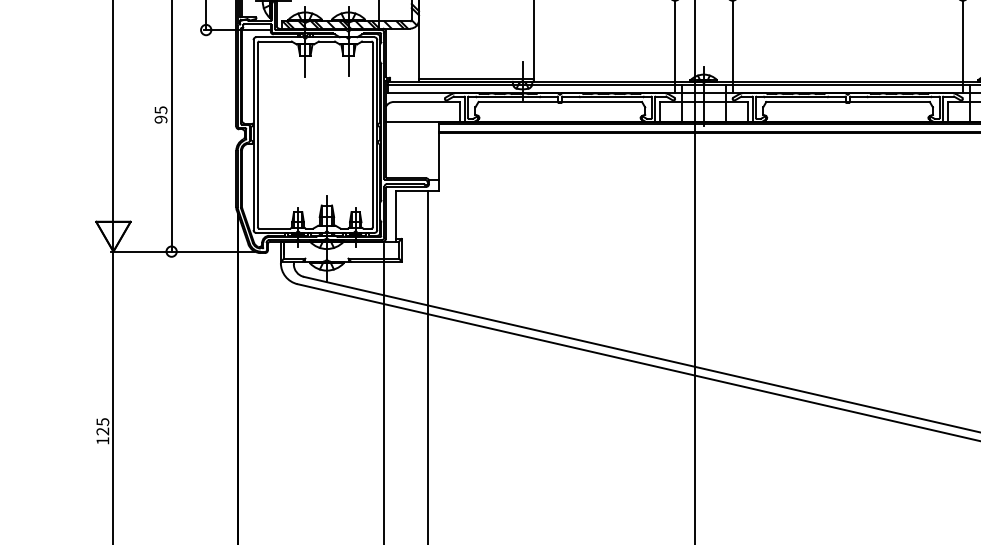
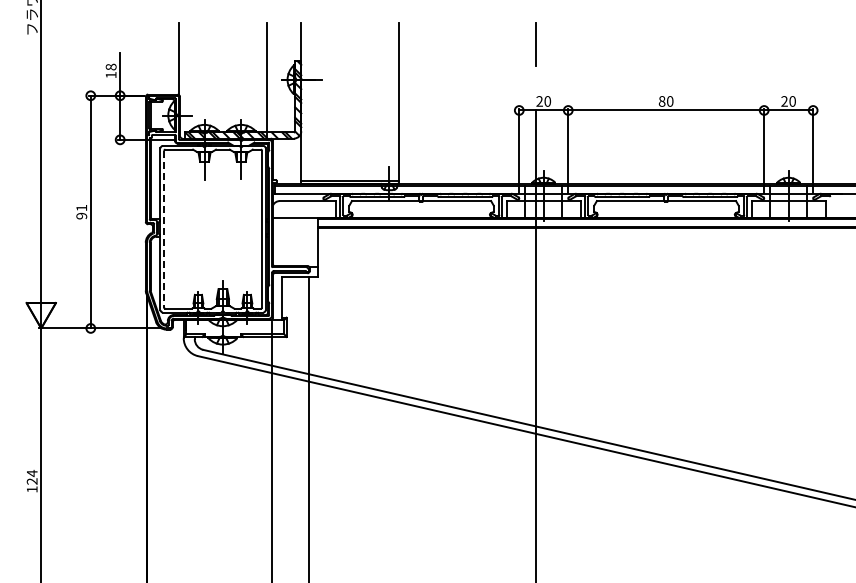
text: (160, 109) -> (81, 207), 95 -> 91
line: (258, 135) -> (164, 229), solid -> dashed
text: (103, 422) -> (32, 473), 125 -> 124

